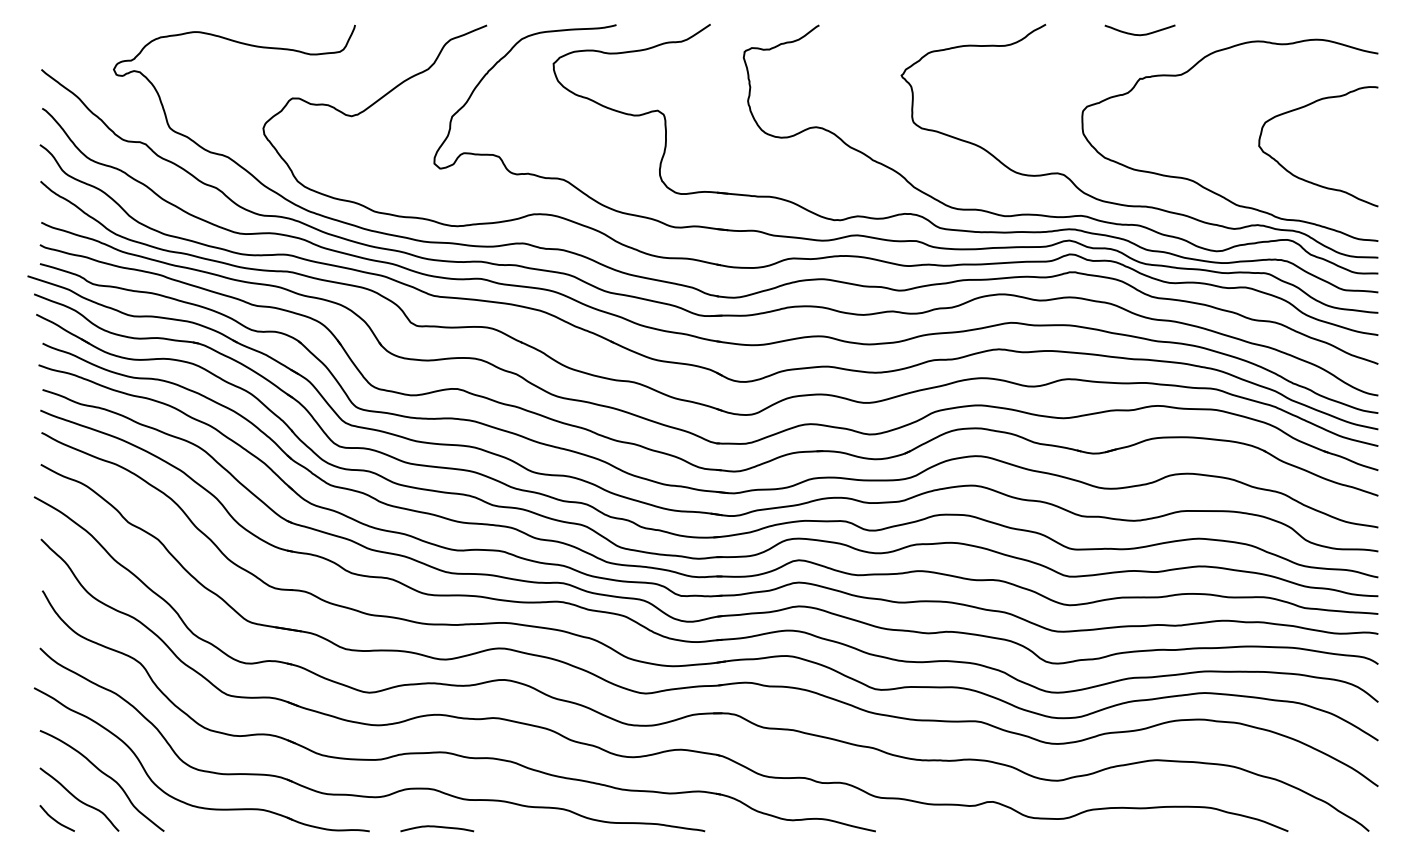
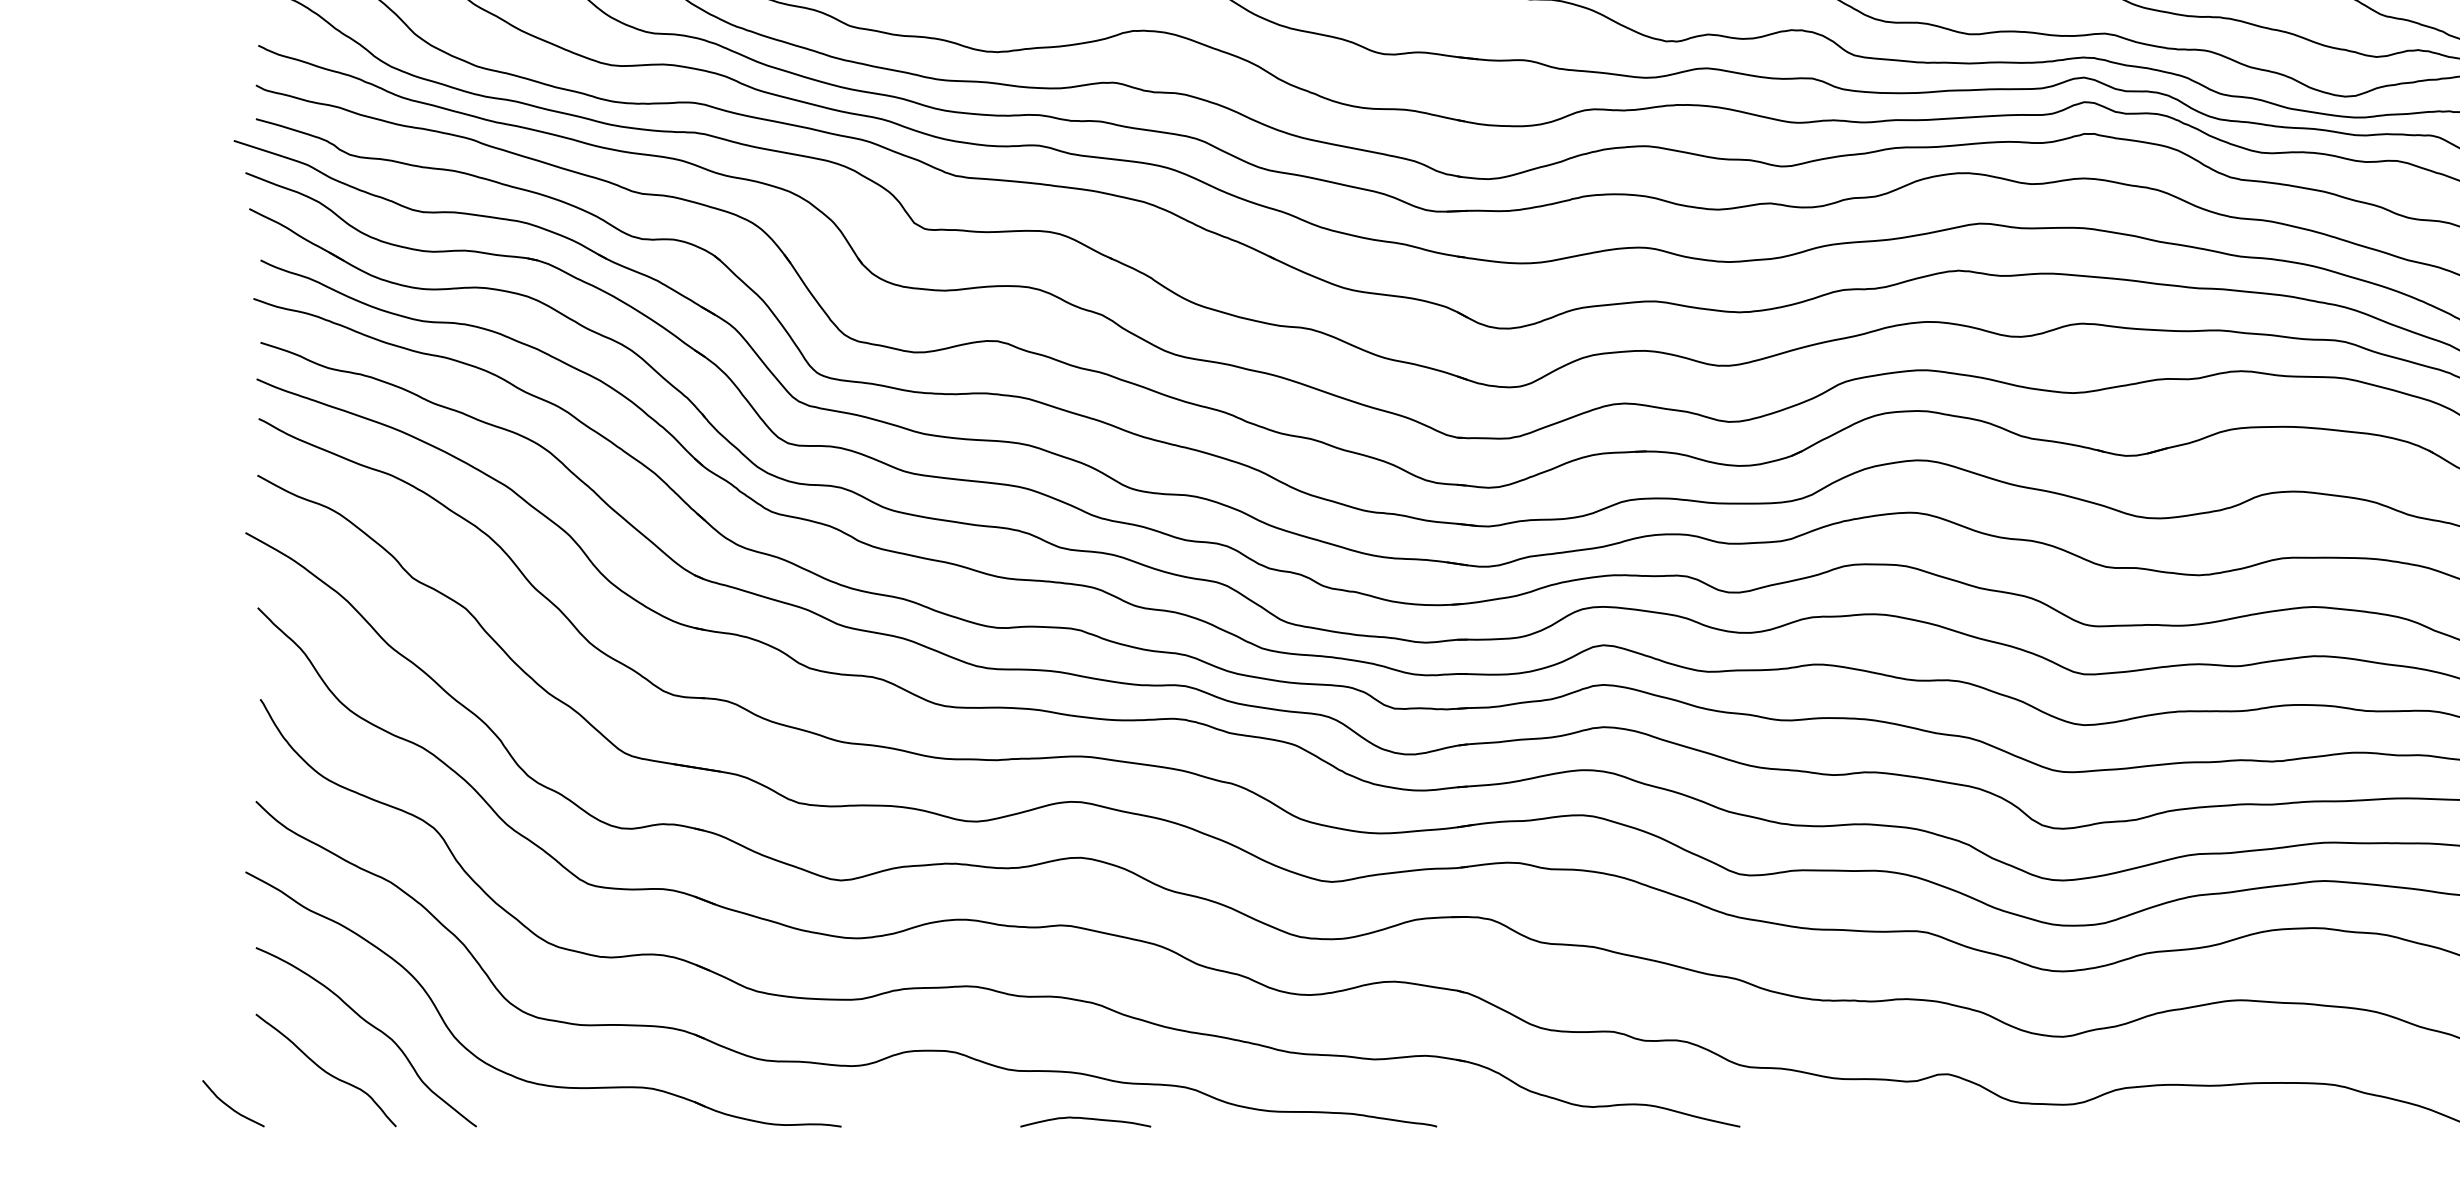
curve: (55, 819) -> (230, 1105), moved
curve: (437, 827) -> (1086, 1119), moved

